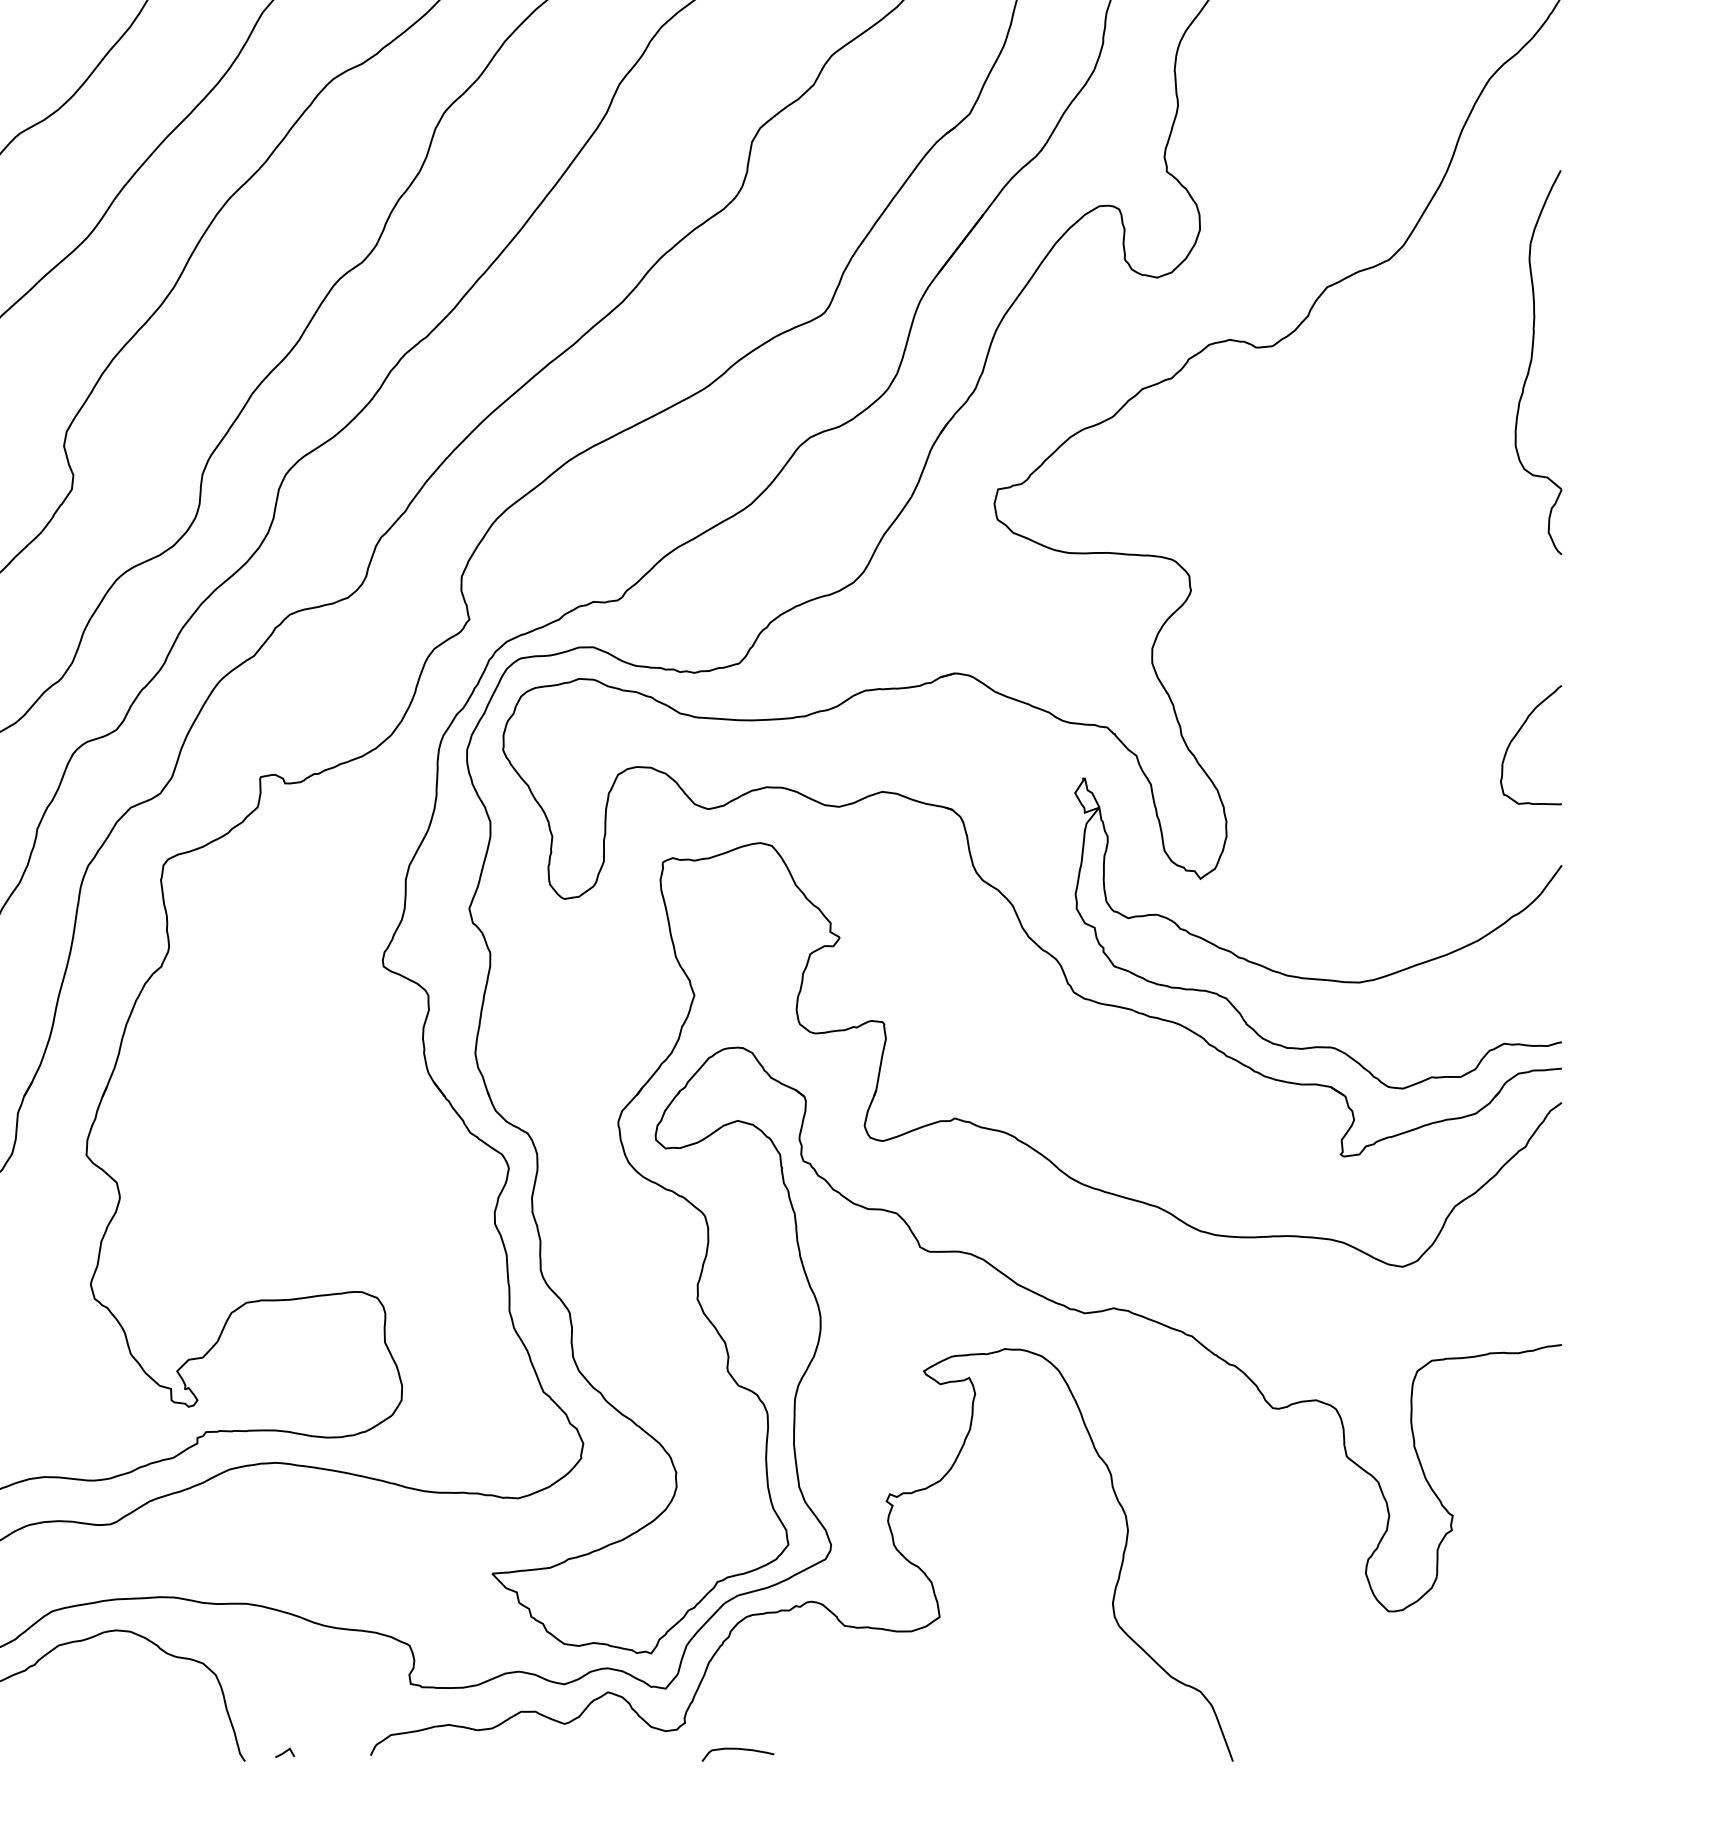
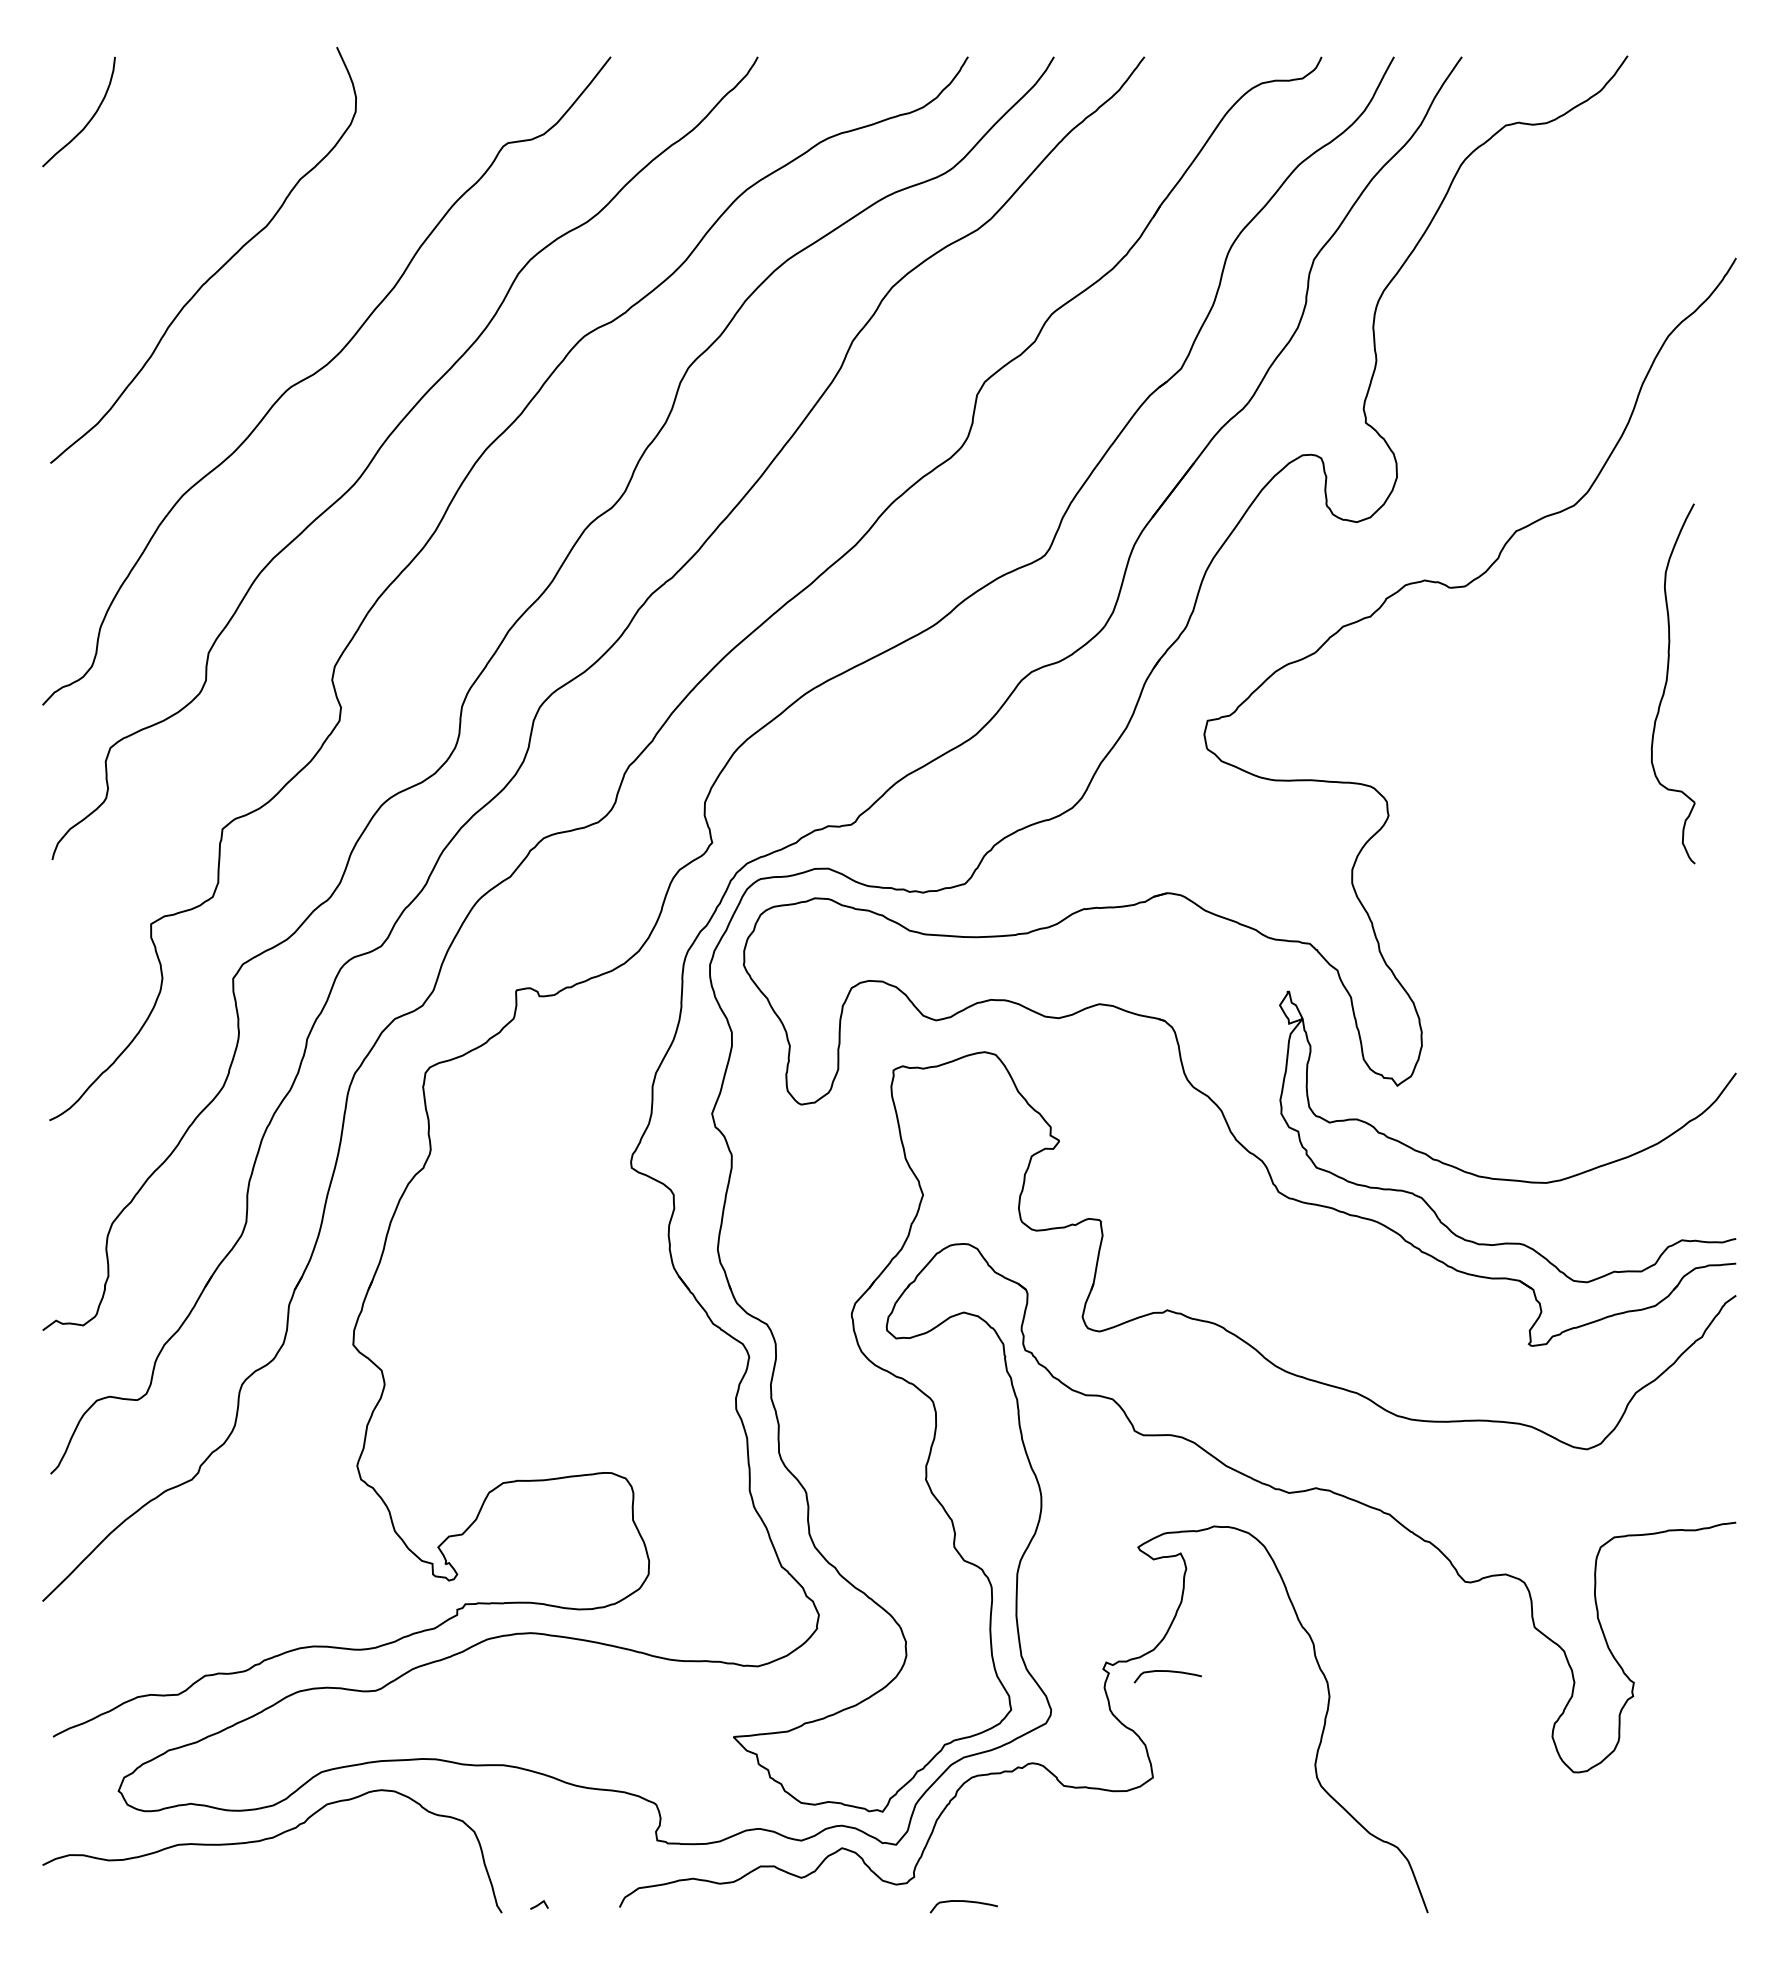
part: (1537, 362) -> (1672, 683), moved
curve: (1516, 736) -> (1693, 952), removed
curve: (956, 1504) -> (1168, 1672), added

